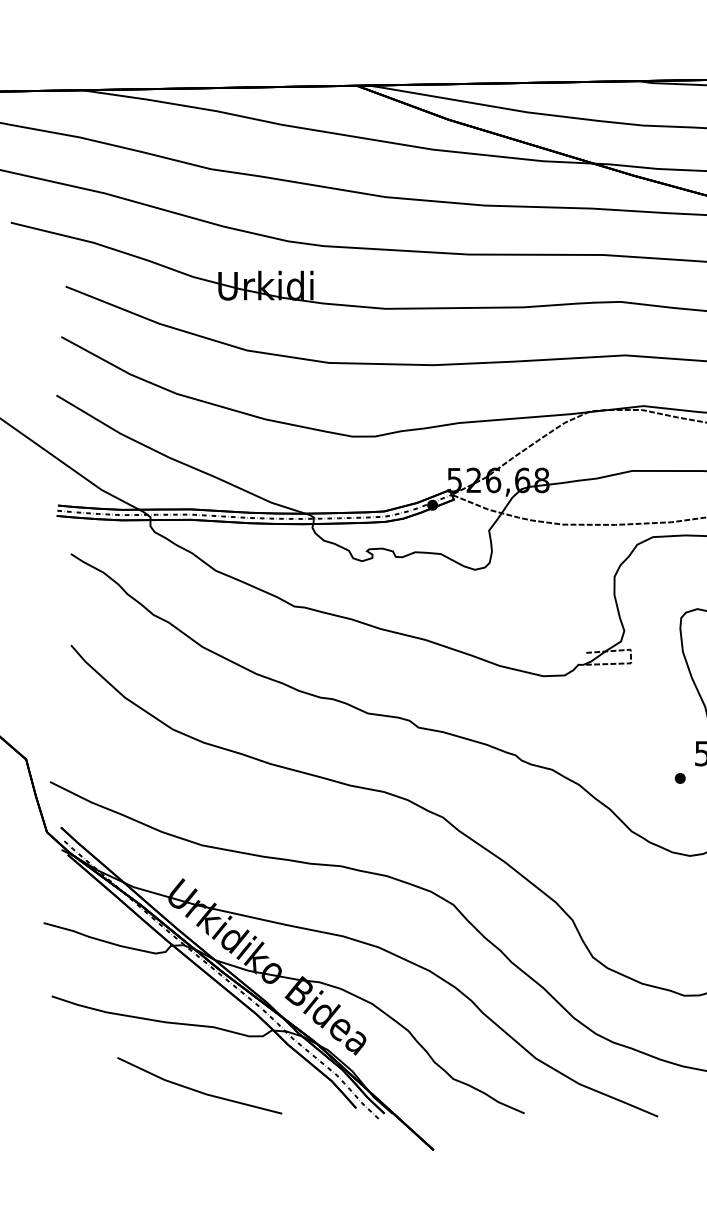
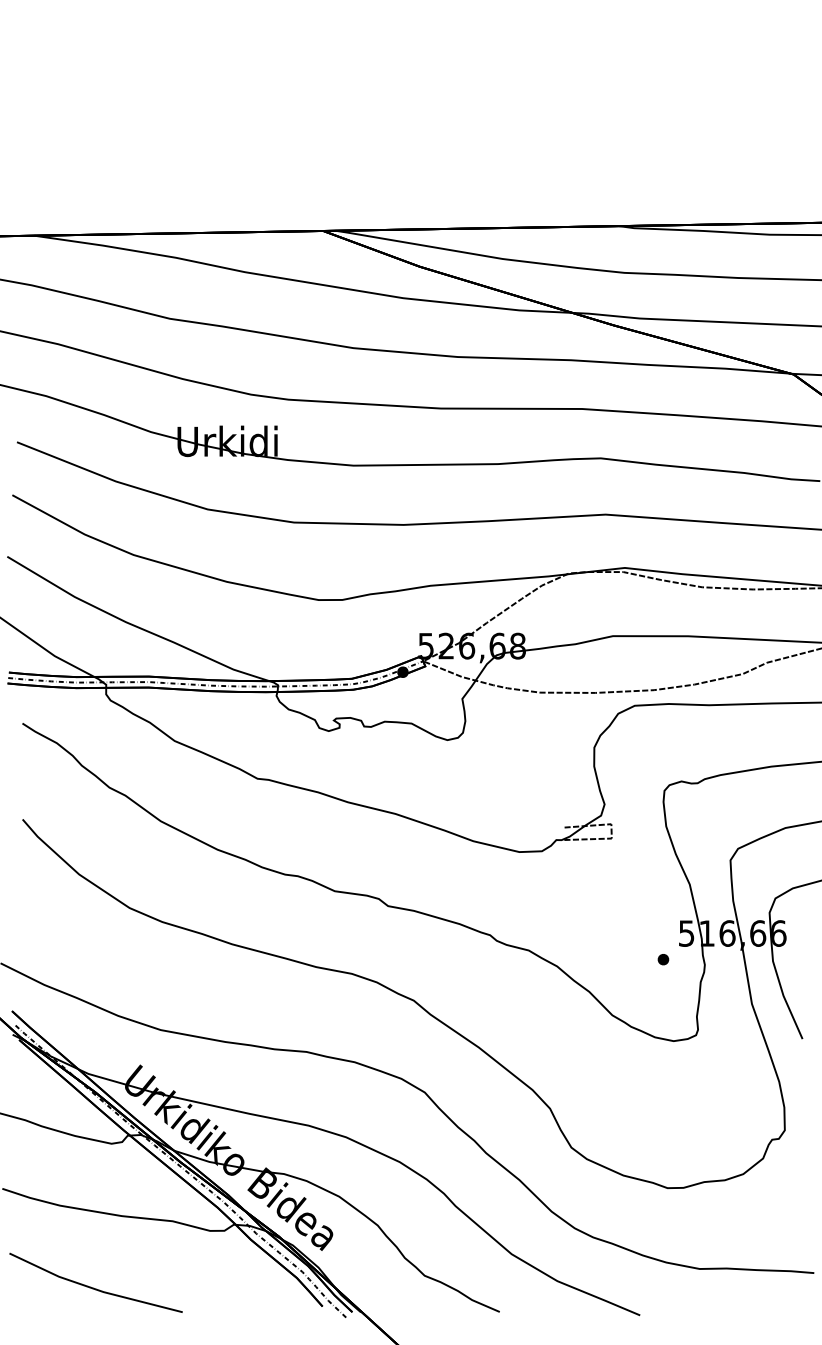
line: (197, 1090) -> (93, 1287), moved

